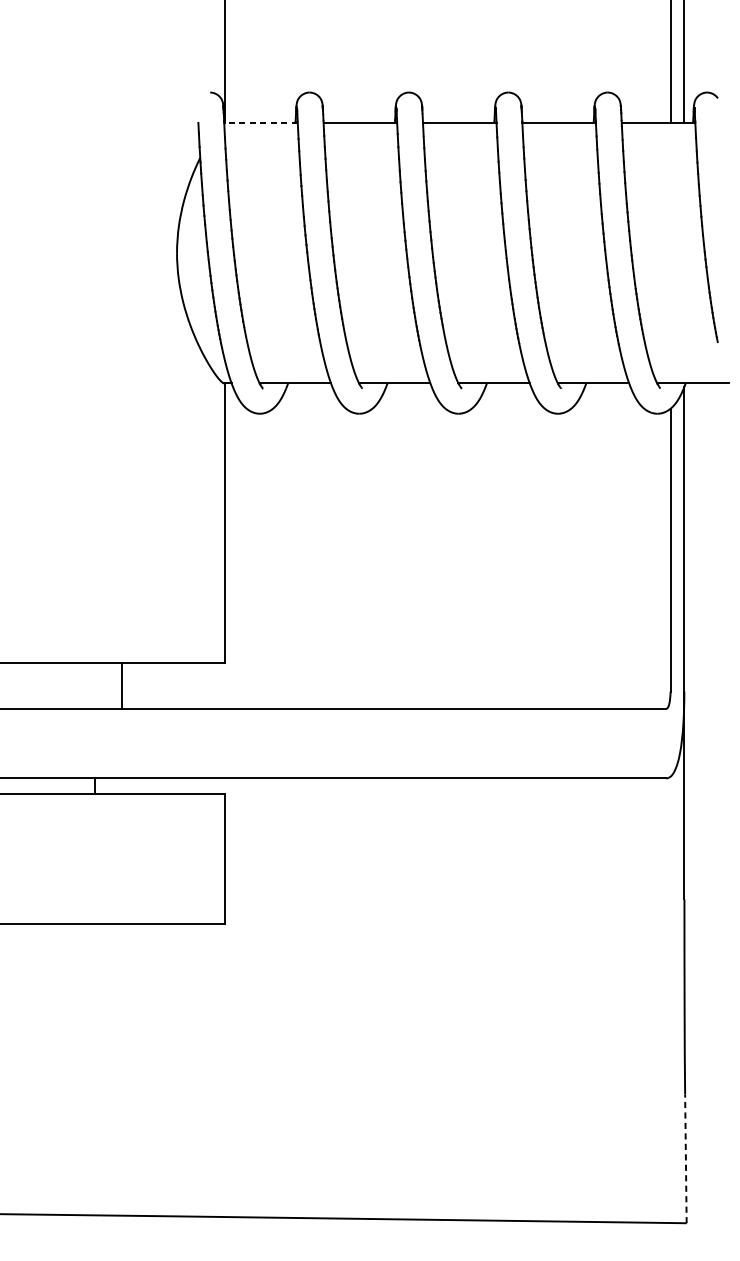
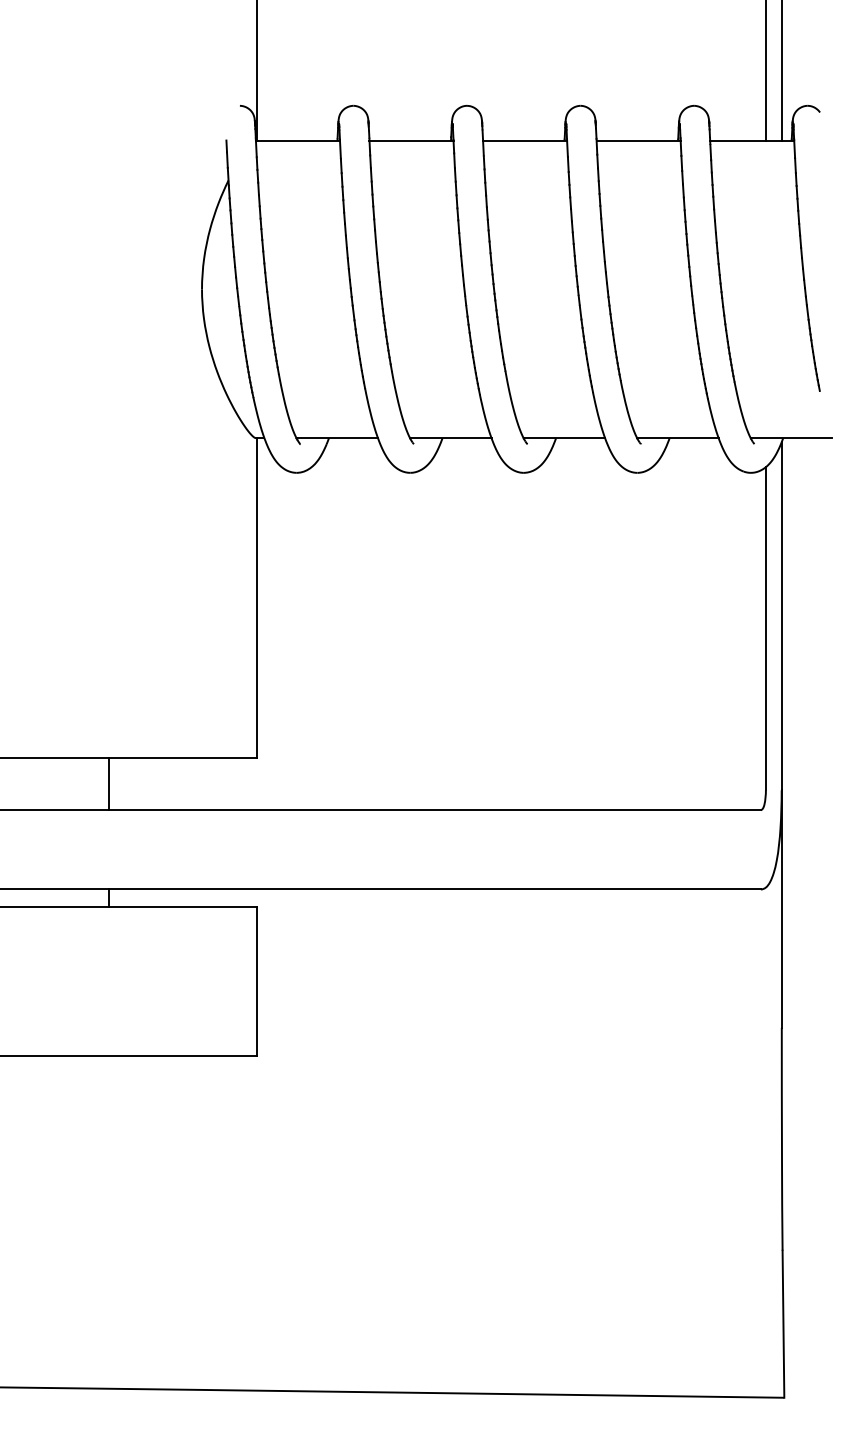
line: (260, 122) -> (297, 140), dashed -> solid
line: (122, 686) -> (108, 784), moved
line: (685, 1159) -> (783, 1324), dashed -> solid

